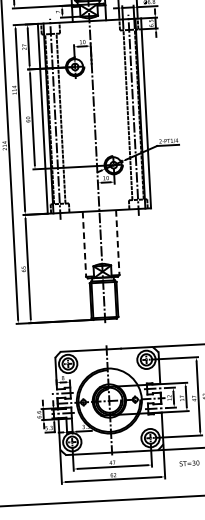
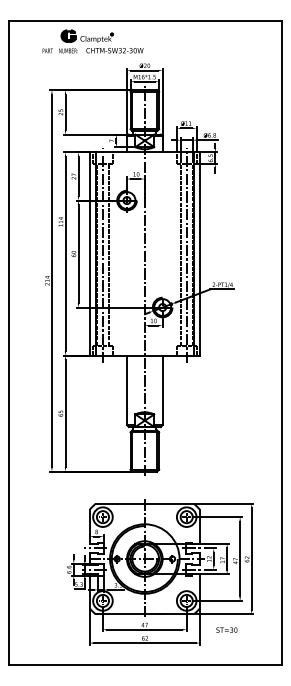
line: (117, 242) -> (162, 390), dashed -> solid
line: (84, 244) -> (127, 390), dashed -> solid

